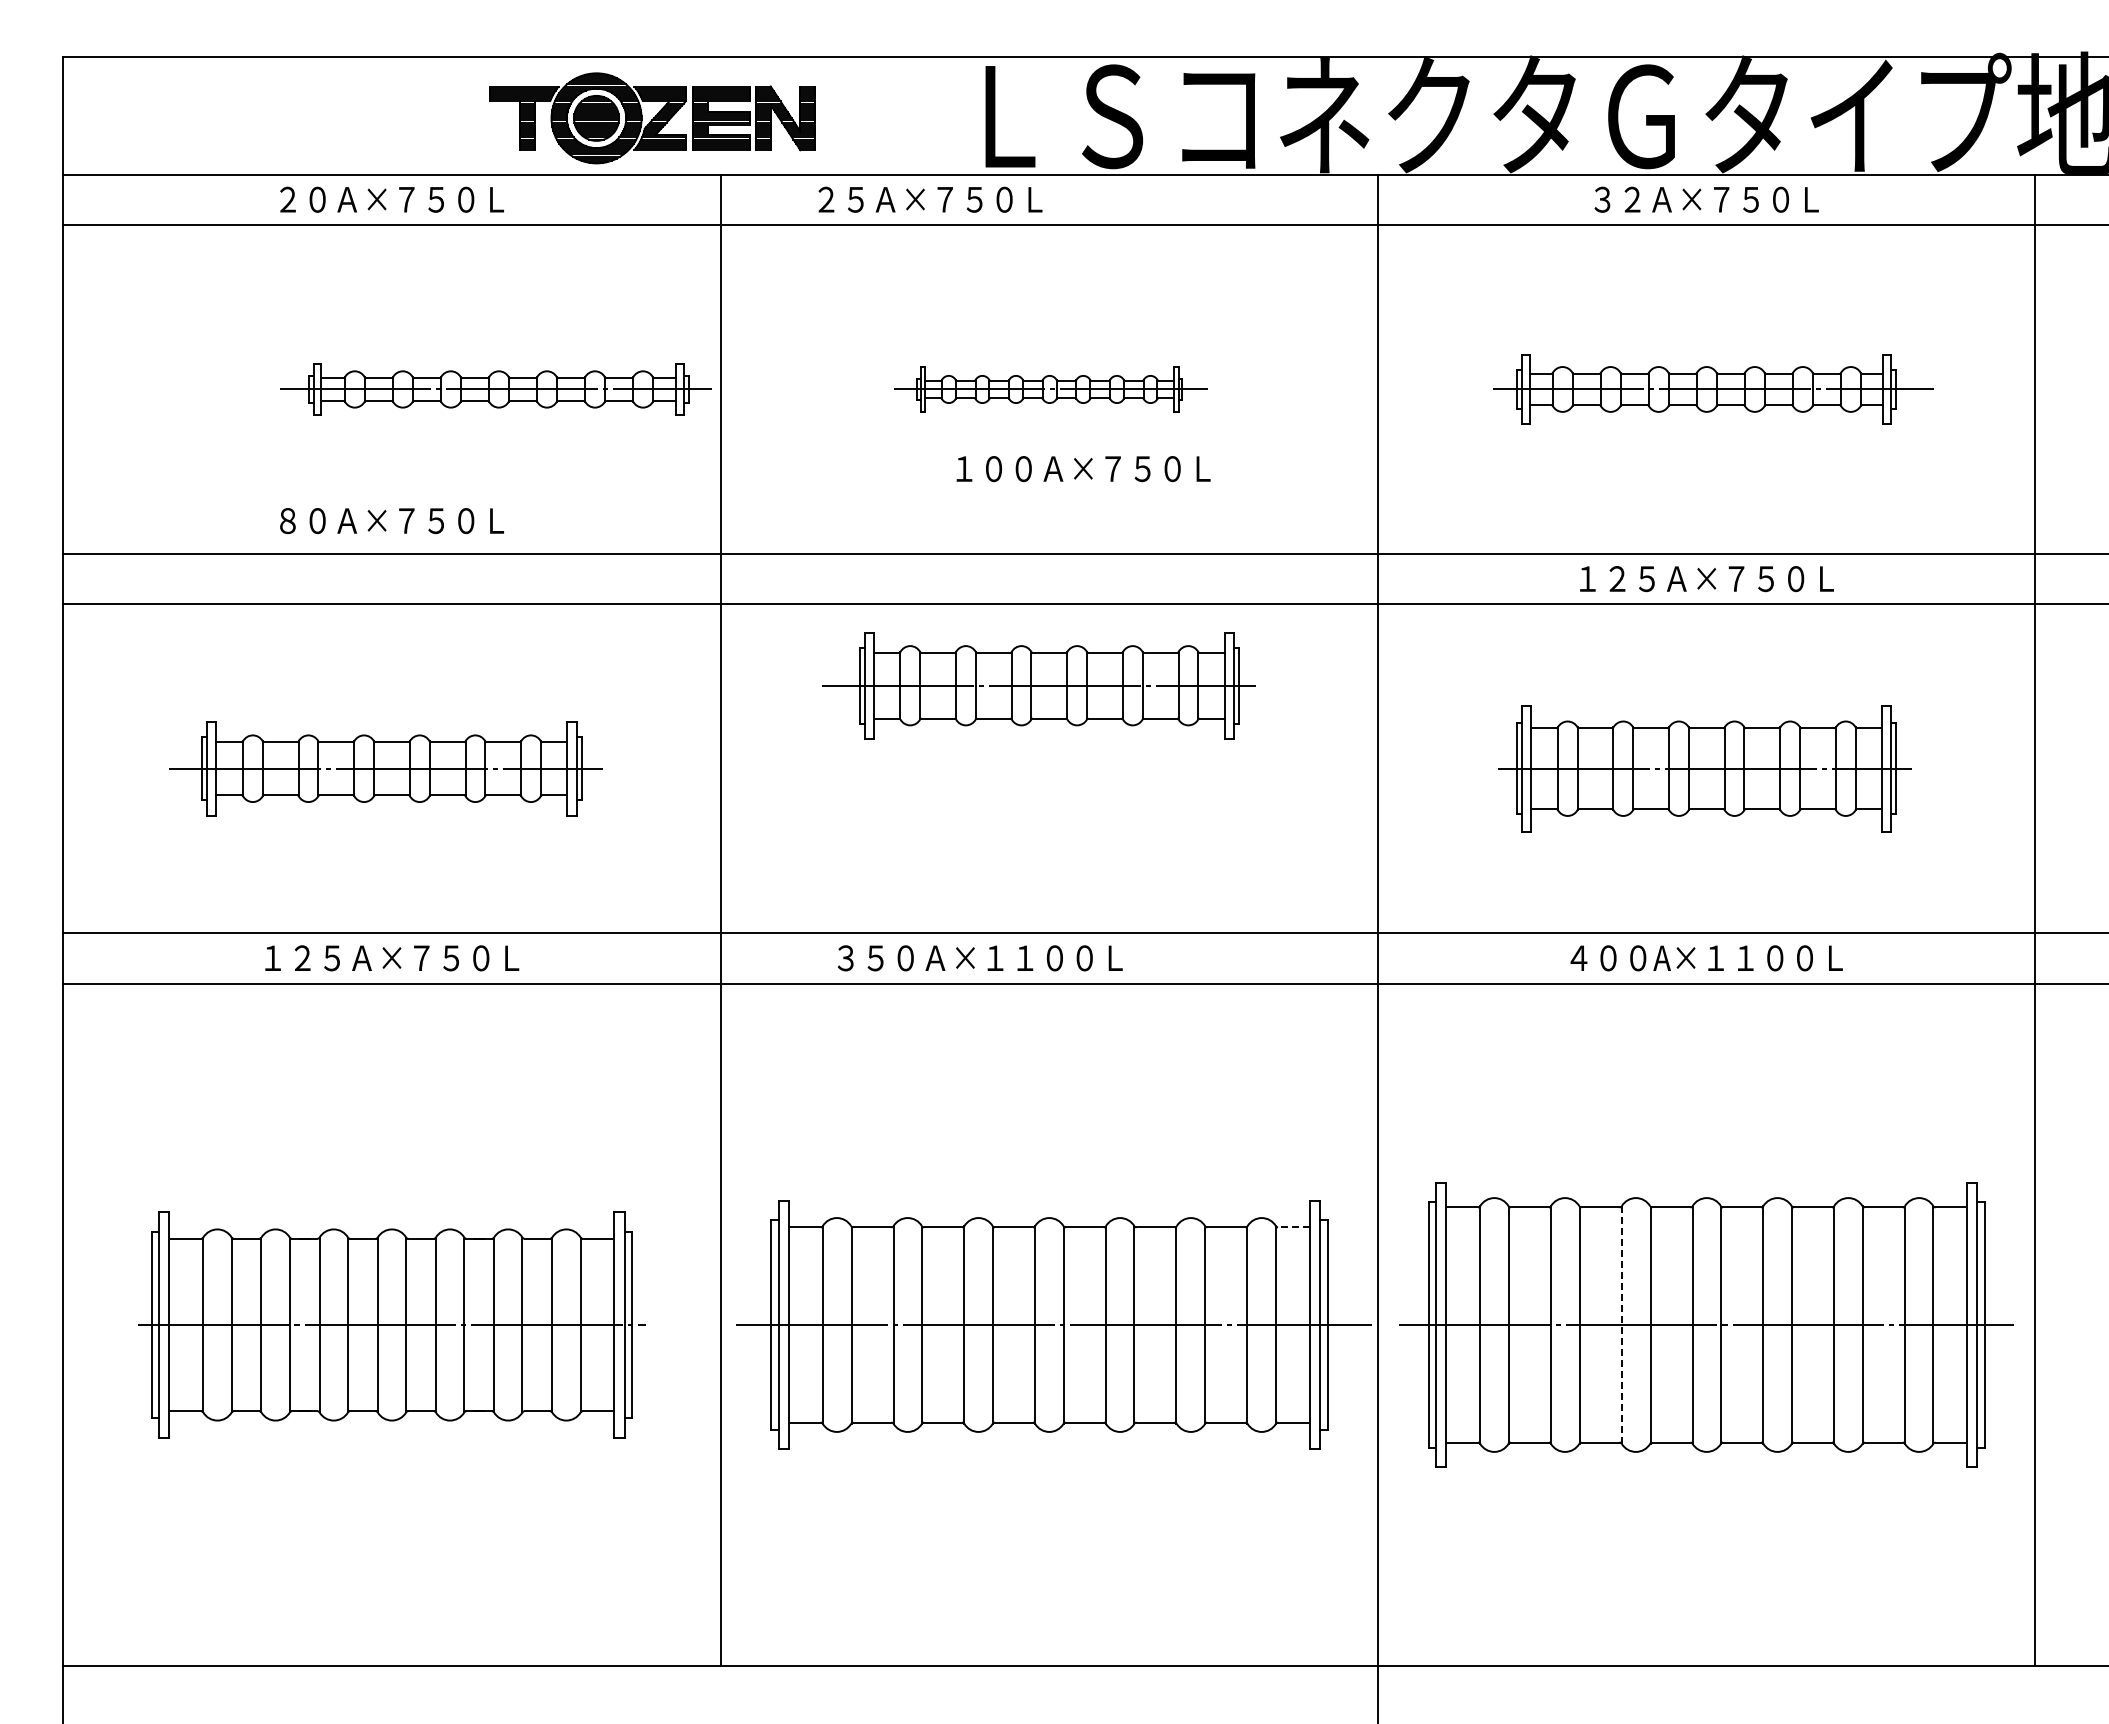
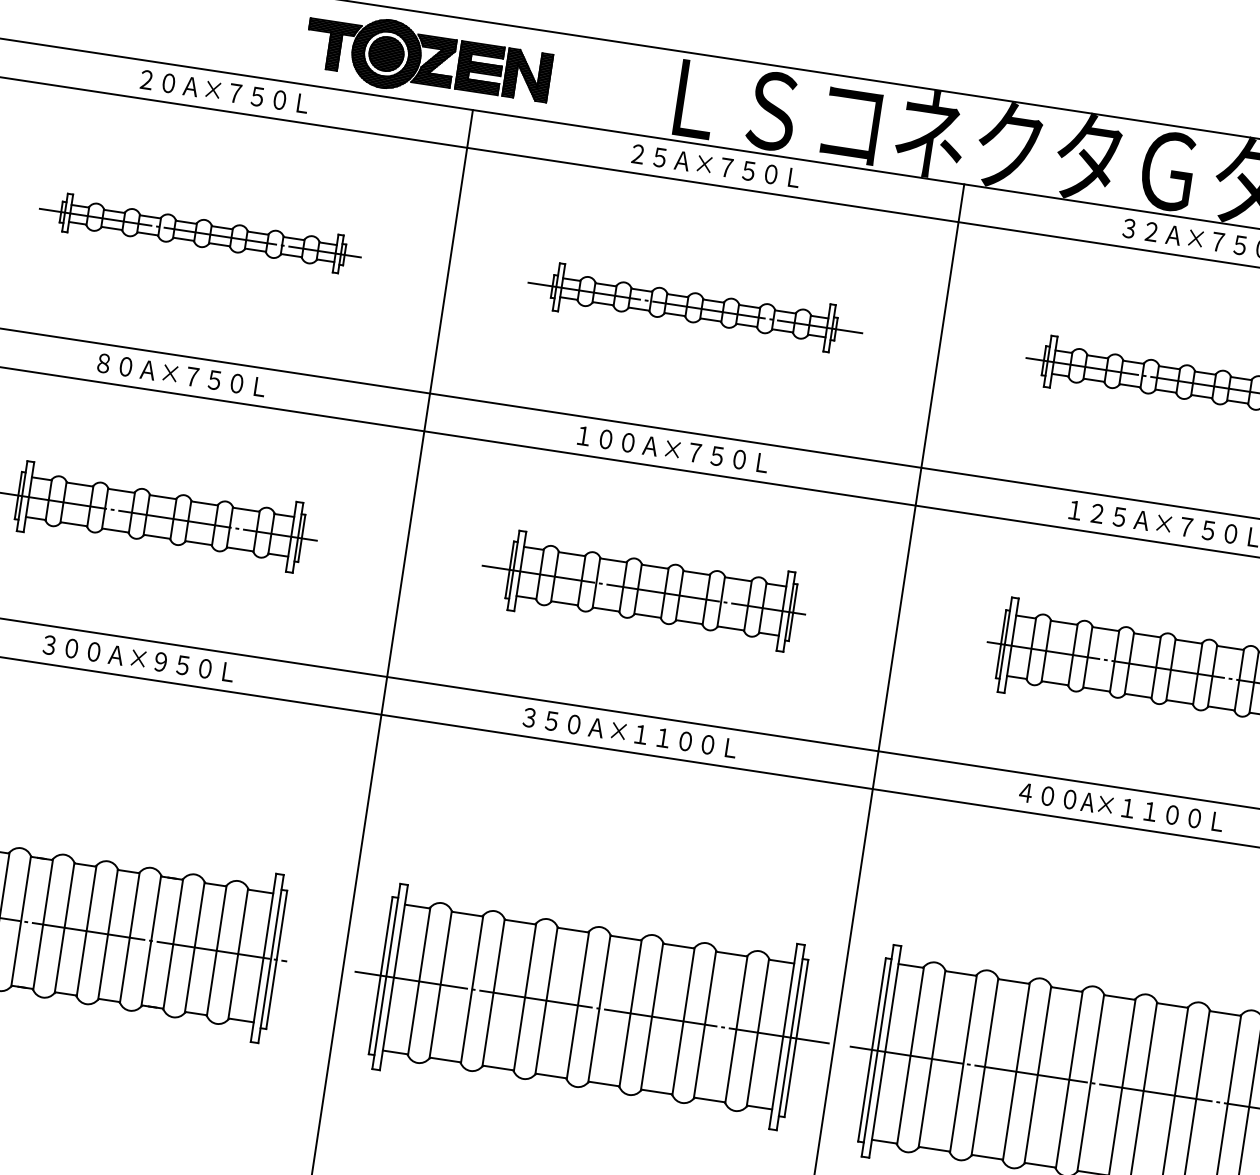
text: (930, 199) -> (715, 165), moved
part: (495, 389) -> (200, 233), moved
part: (1050, 389) -> (695, 307), size x1.43
text: (1083, 469) -> (672, 449), moved
text: (391, 521) -> (181, 375), moved
part: (1038, 685) -> (643, 589), moved
text: (346, 958) -> (104, 653), １２５Ａ×７５０Ｌ -> ３００Ａ×９５０Ｌ
text: (980, 958) -> (630, 733), moved
line: (1293, 1227) -> (782, 961), dashed -> solid
line: (1621, 1325) -> (1016, 1072), dashed -> solid

